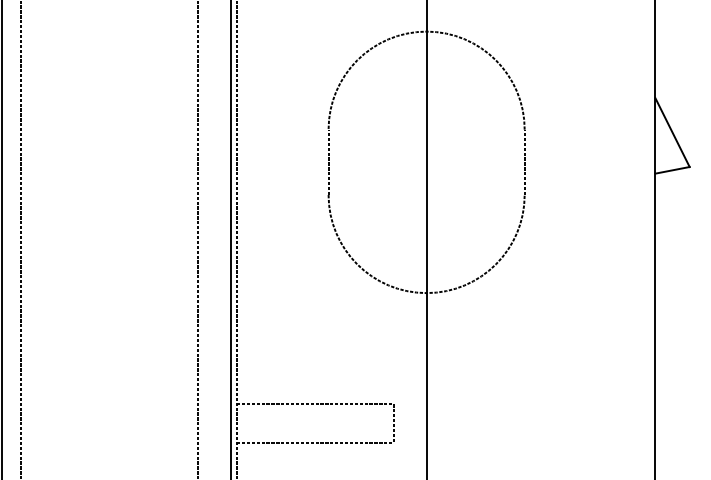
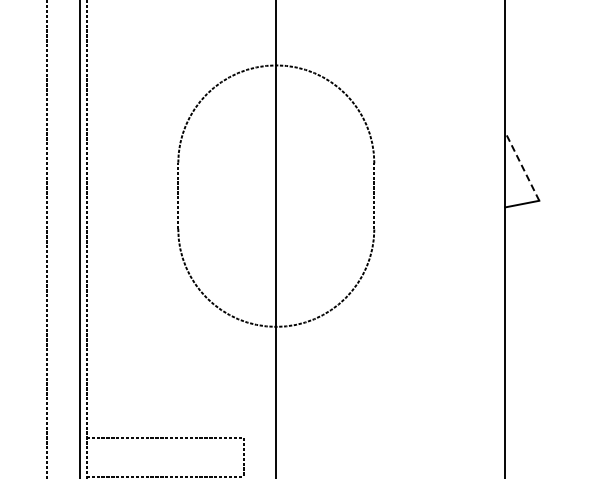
line: (672, 132) -> (522, 166), solid -> dashed

